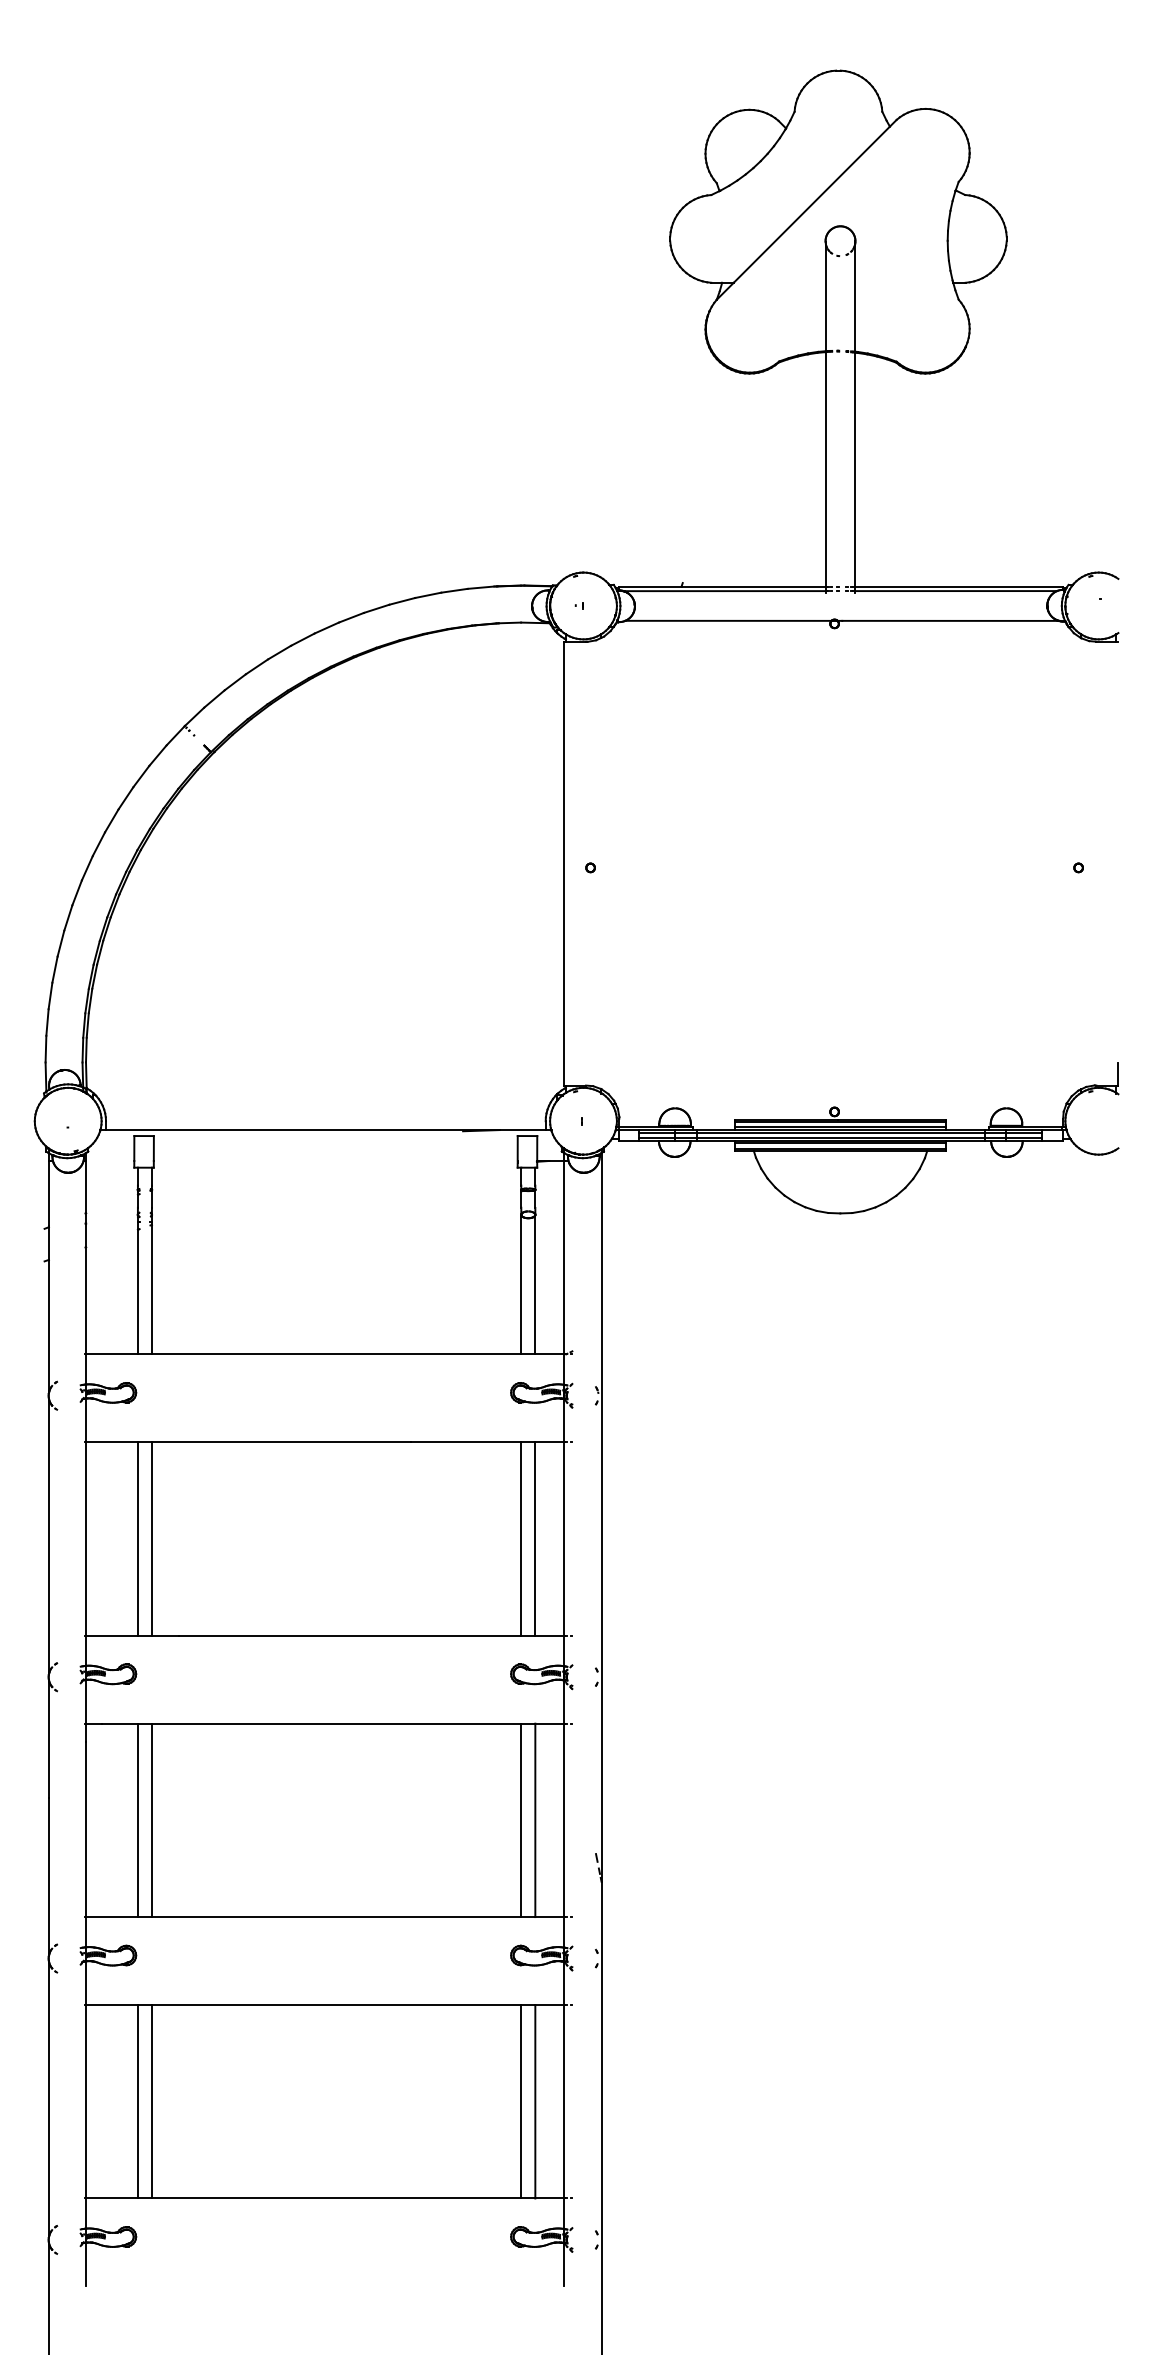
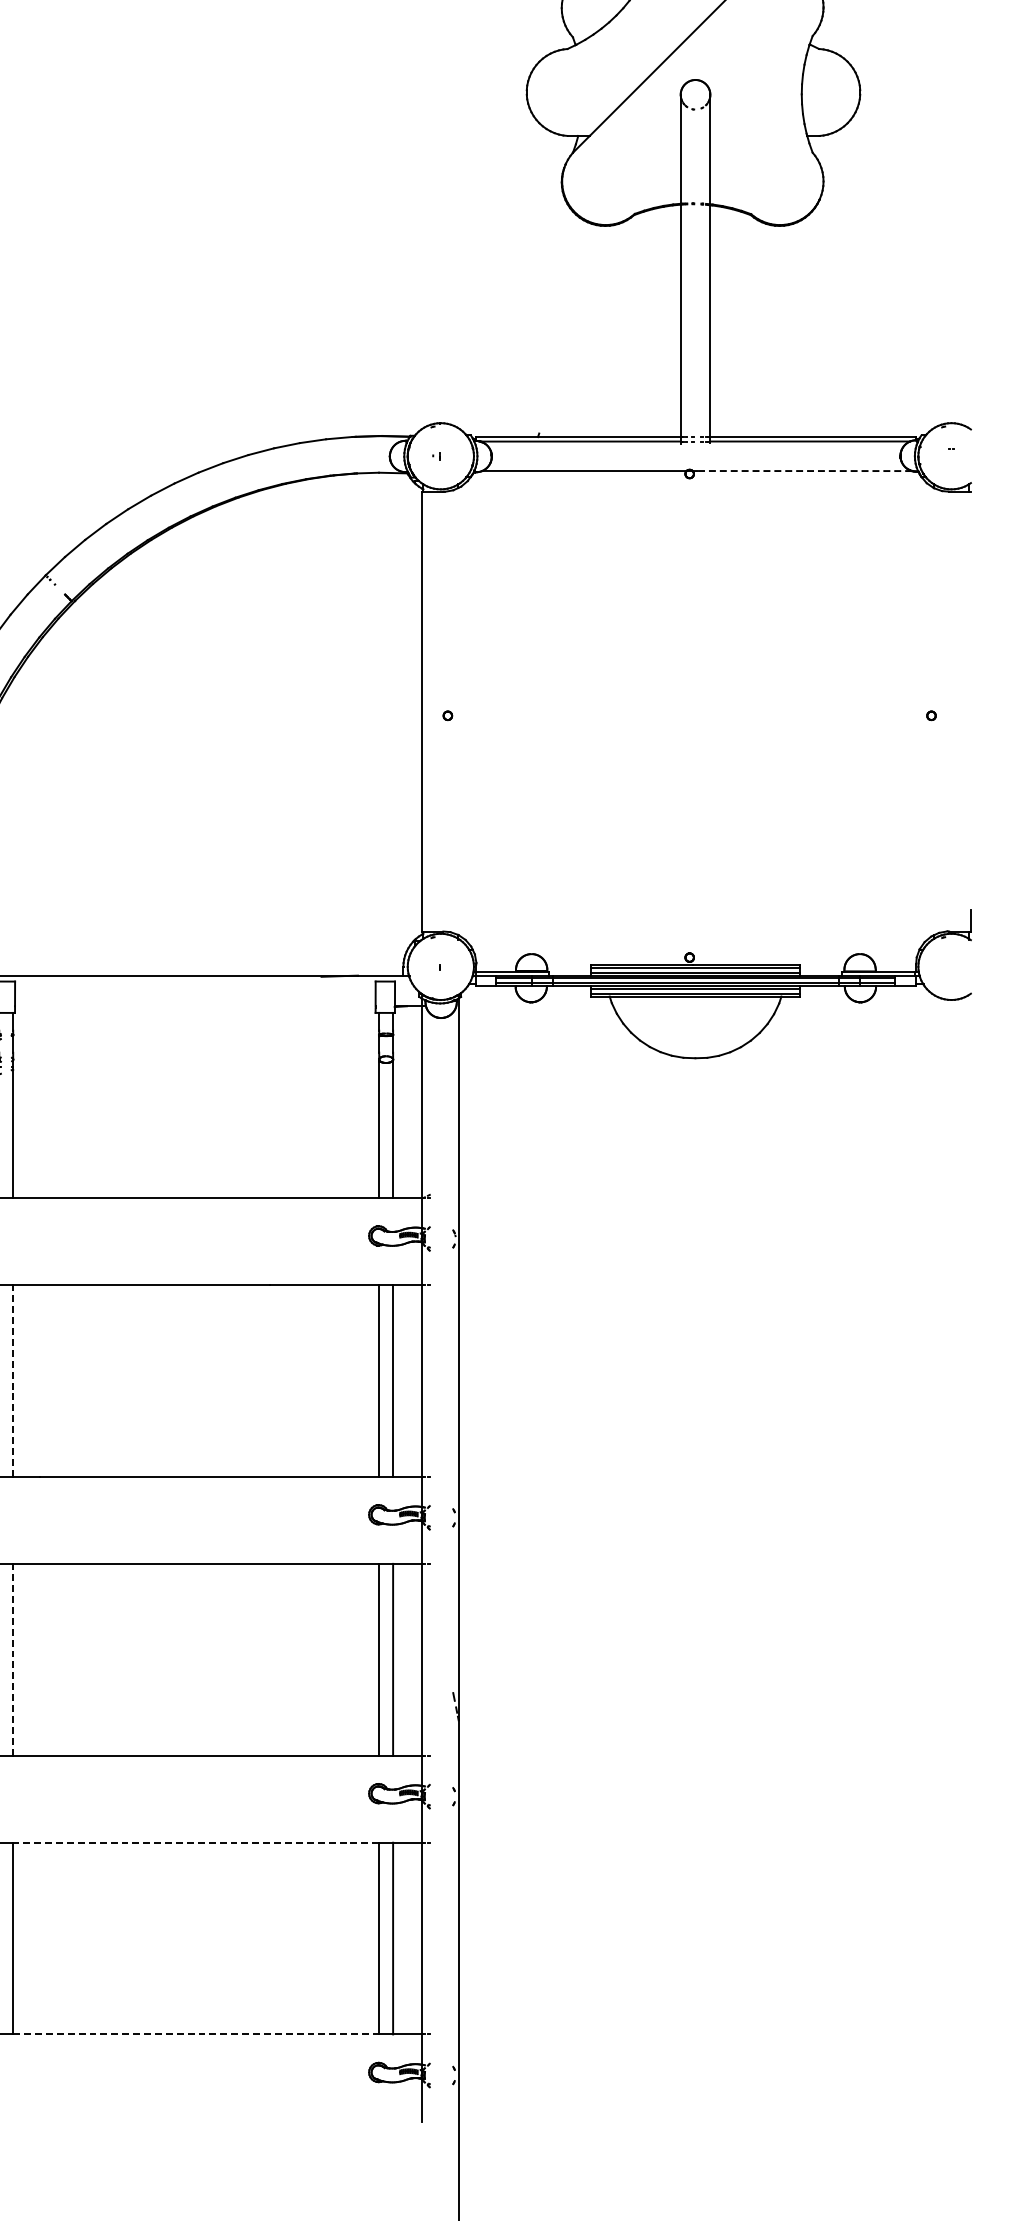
line: (950, 620) -> (804, 470), solid -> dashed
line: (151, 1538) -> (12, 1380), solid -> dashed
line: (151, 1820) -> (12, 1659), solid -> dashed
line: (336, 2005) -> (196, 1843), solid -> dashed
line: (336, 2198) -> (196, 2034), solid -> dashed

